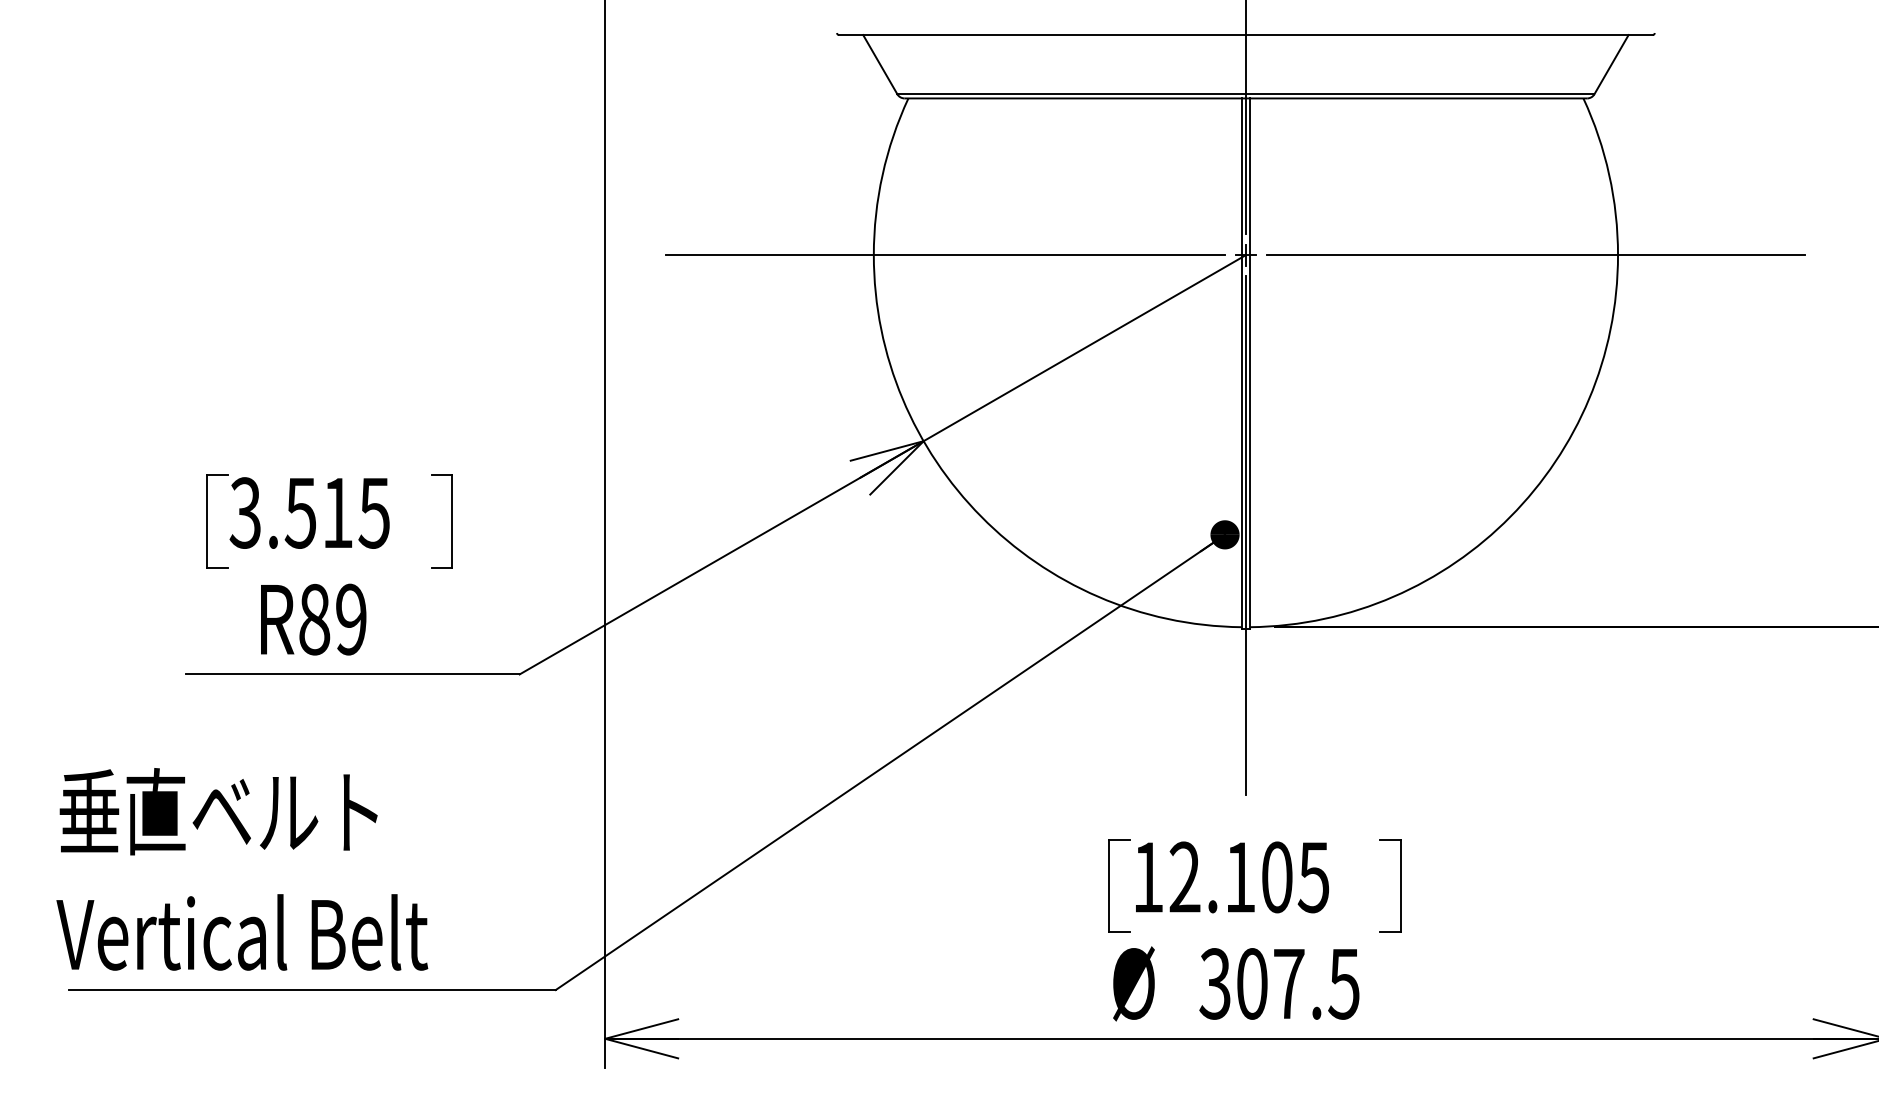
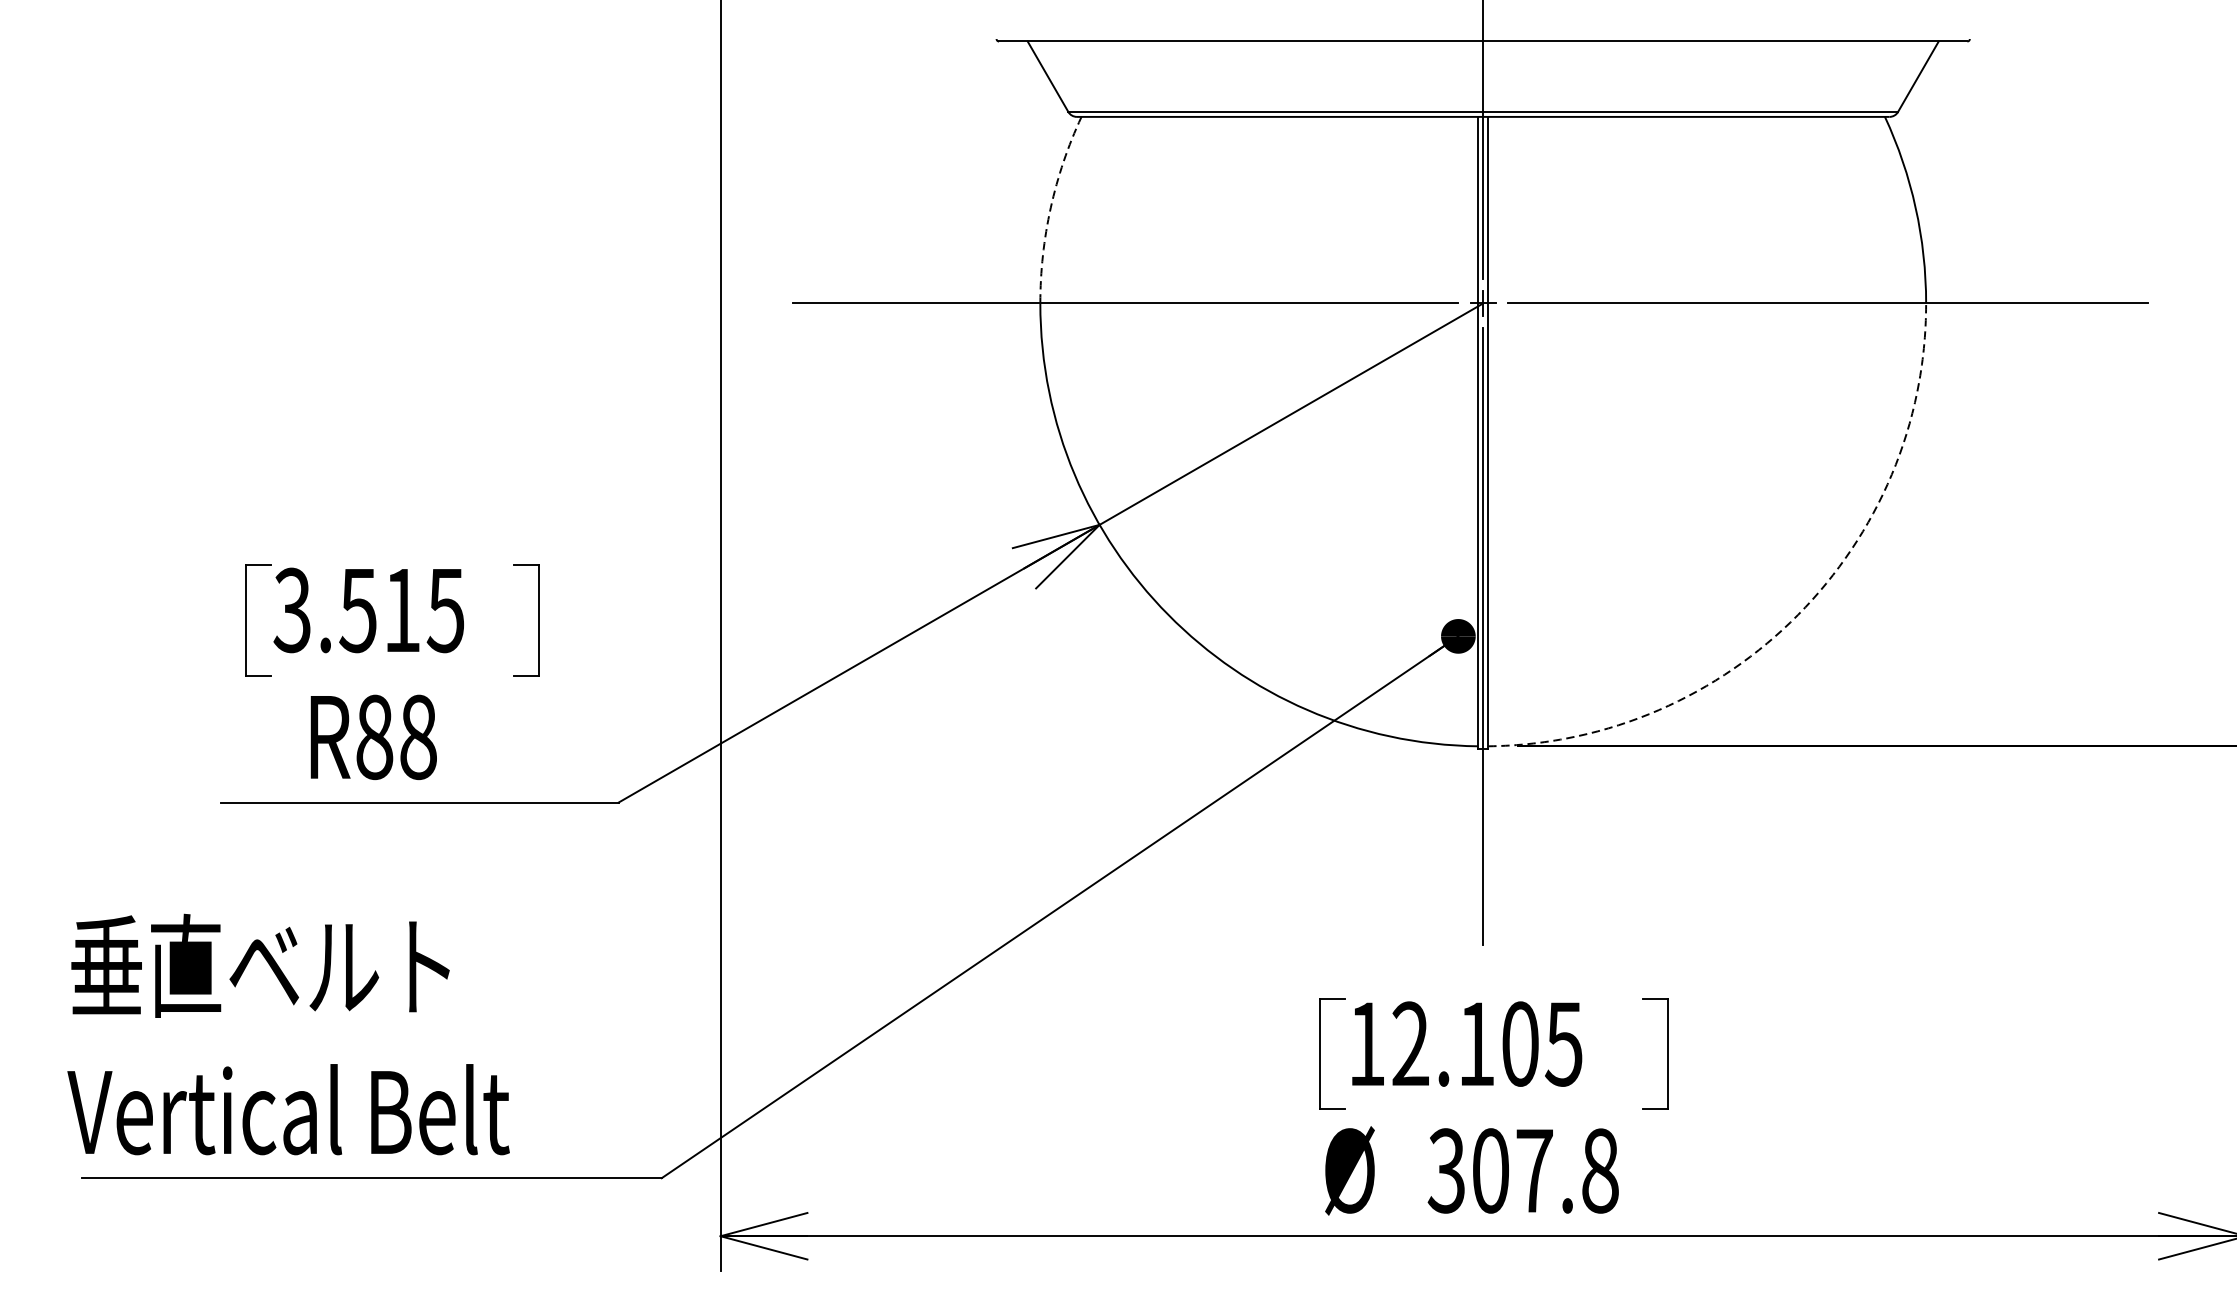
arc: (882, 174) -> (1050, 207), solid -> dashed
arc: (1510, 516) -> (1798, 614), solid -> dashed
text: (351, 619) -> (418, 737), R89 -> R88
text: (1343, 983) -> (1599, 1170), 307.5 -> 307.8

